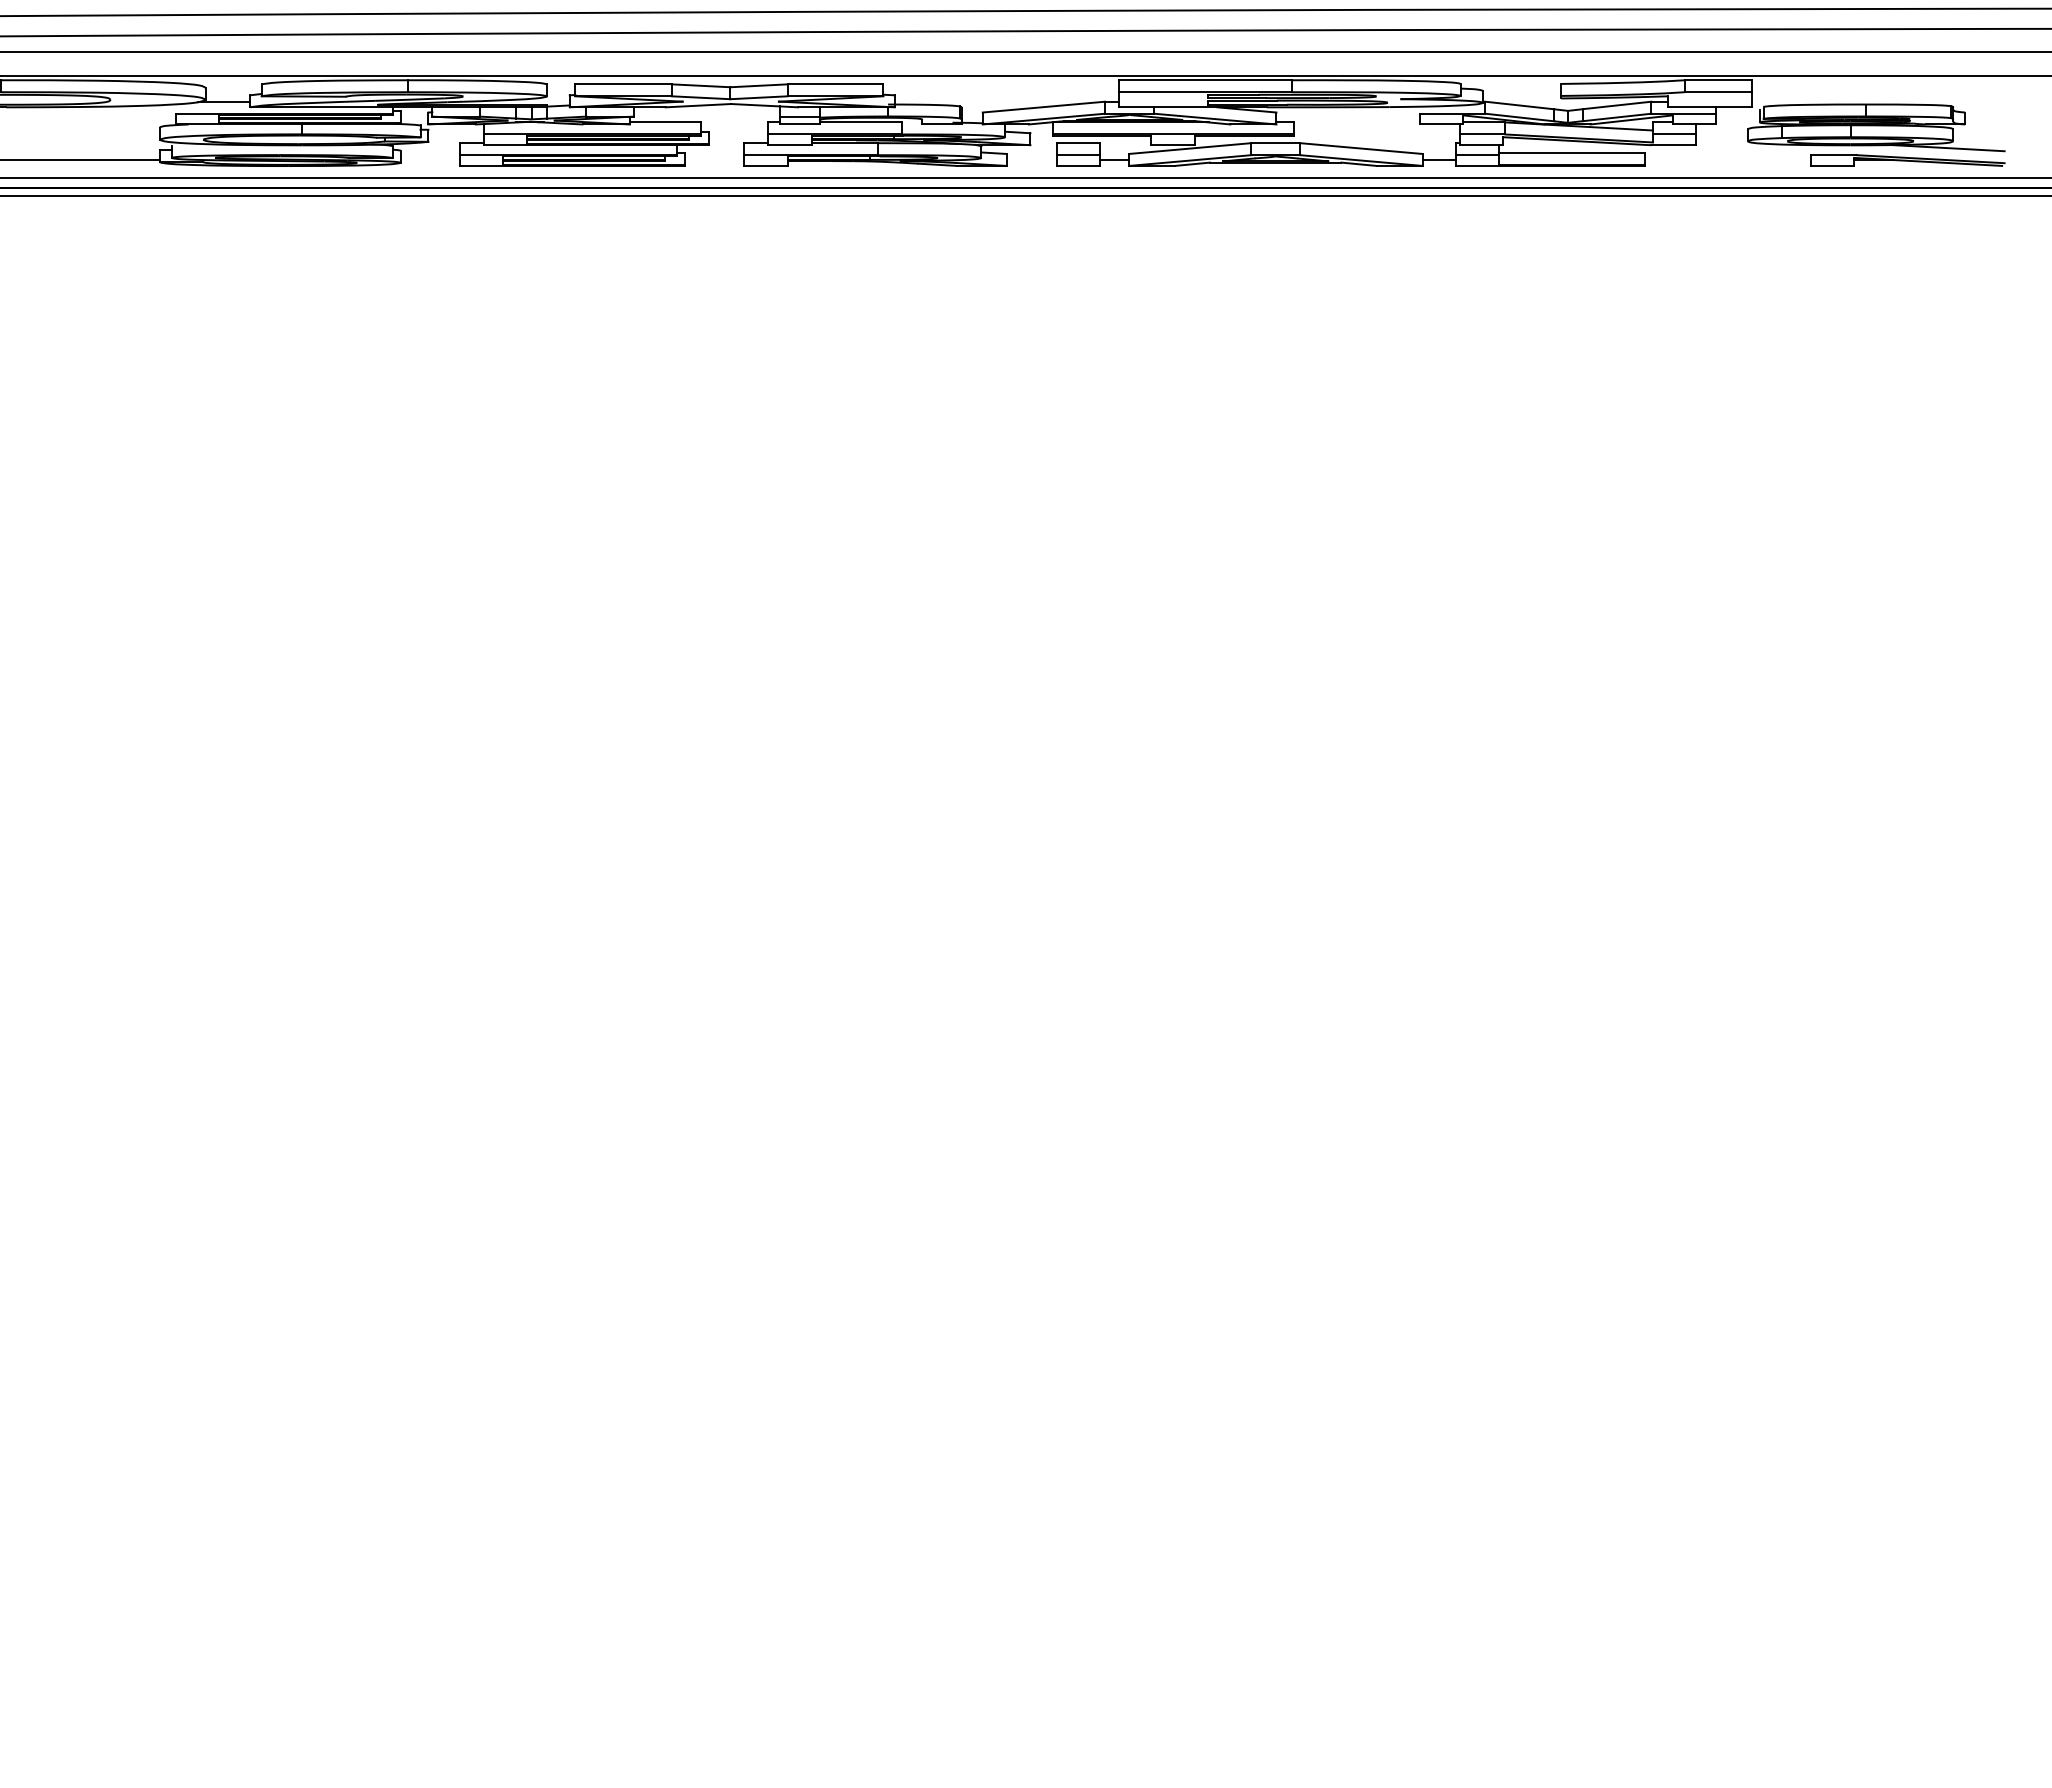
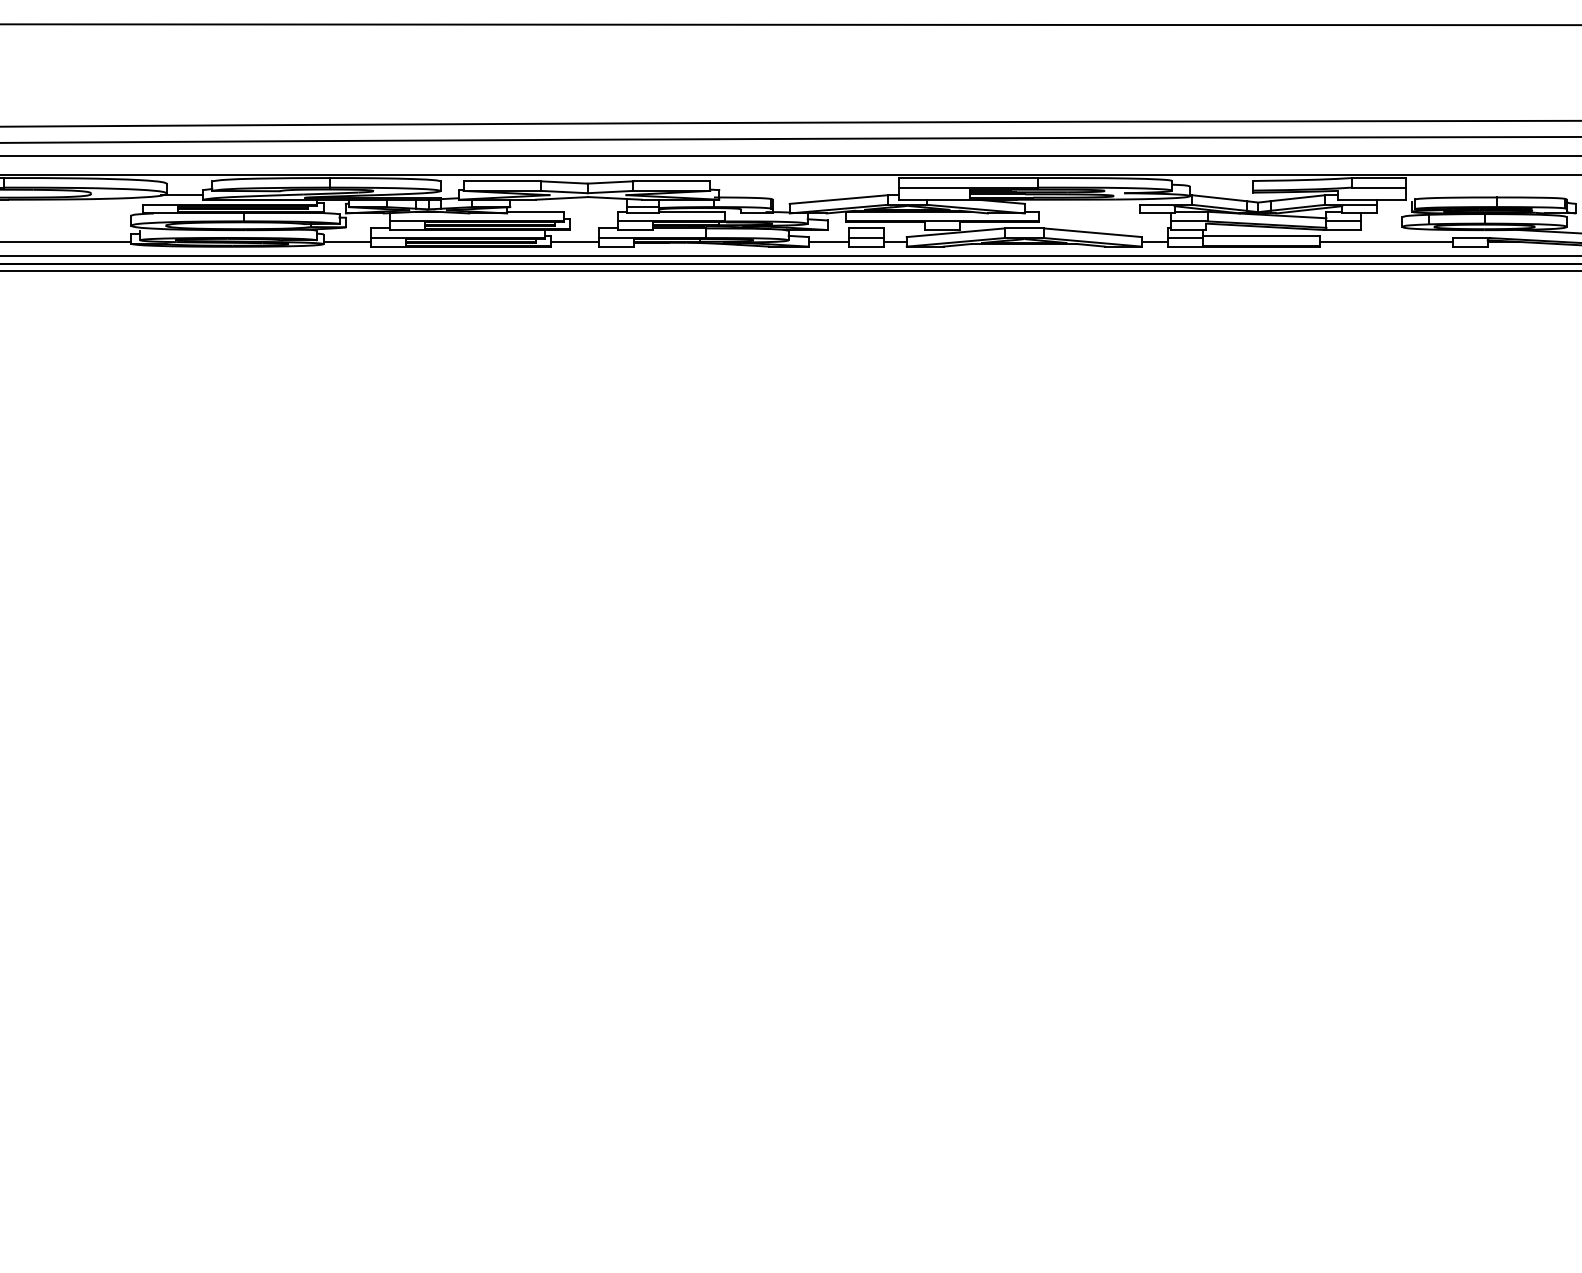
line: (430, 160) -> (347, 242), added
line: (714, 160) -> (574, 242), added
line: (1031, 160) -> (828, 242), added
line: (1728, 160) -> (1386, 242), added

